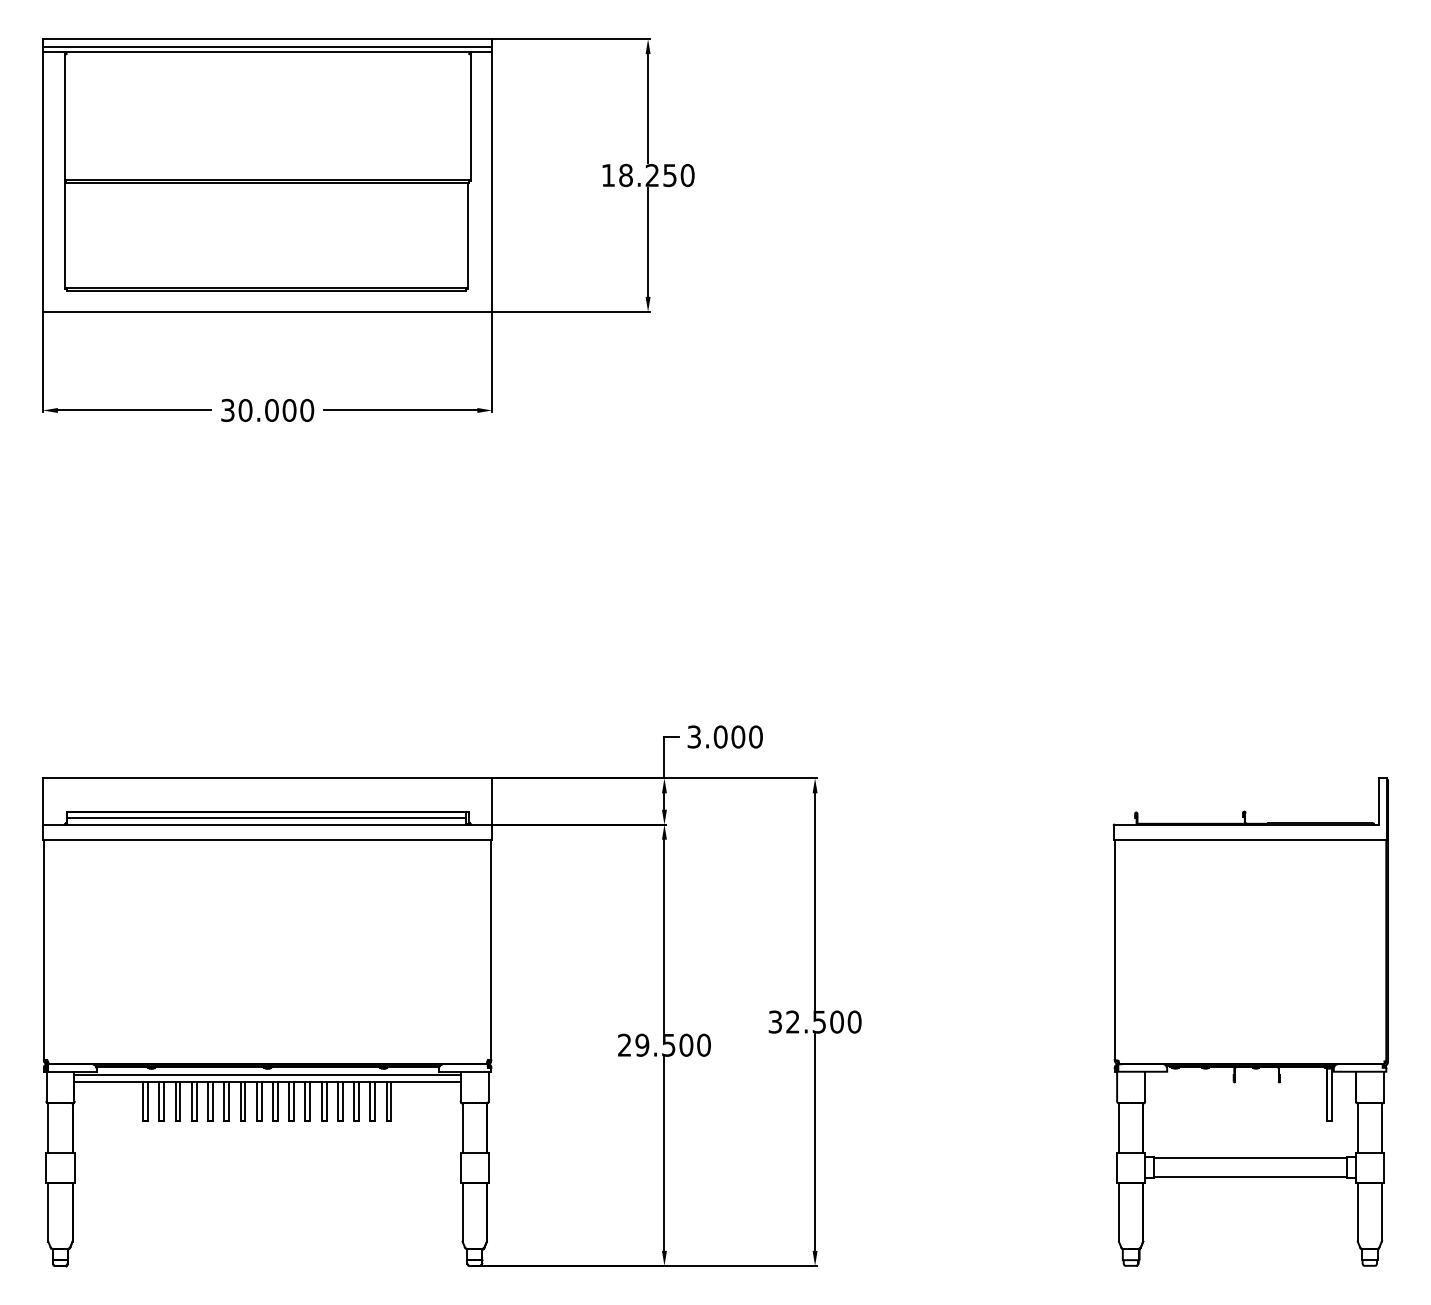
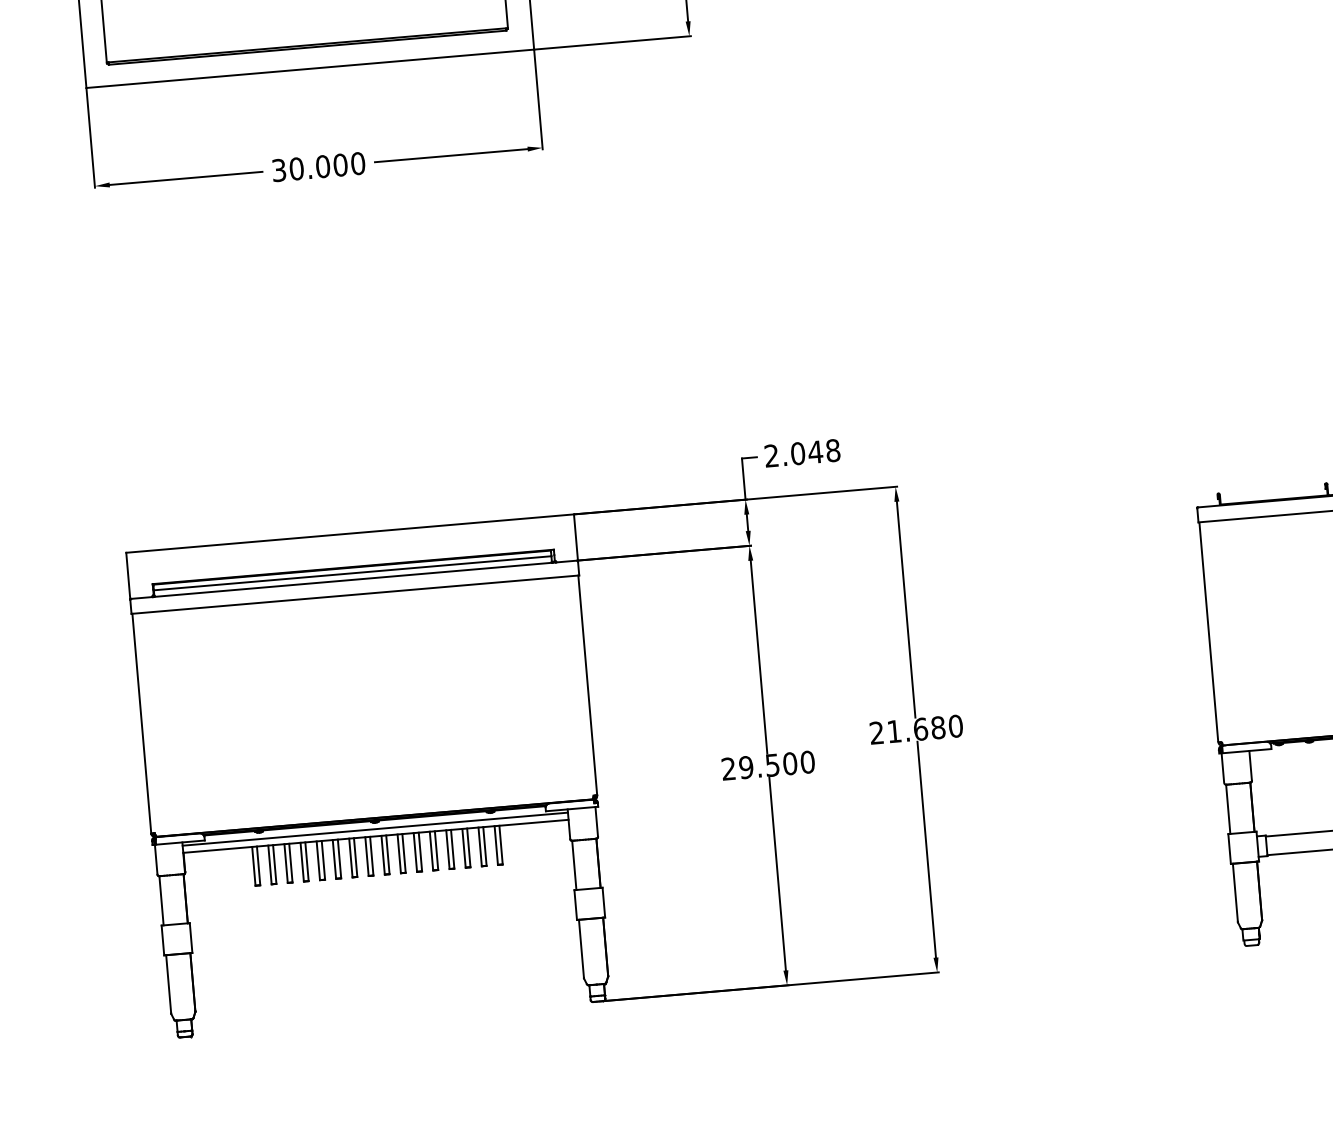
text: (724, 736) -> (801, 452), 3.000 -> 2.048
text: (805, 1021) -> (906, 729), 32.500 -> 21.680

